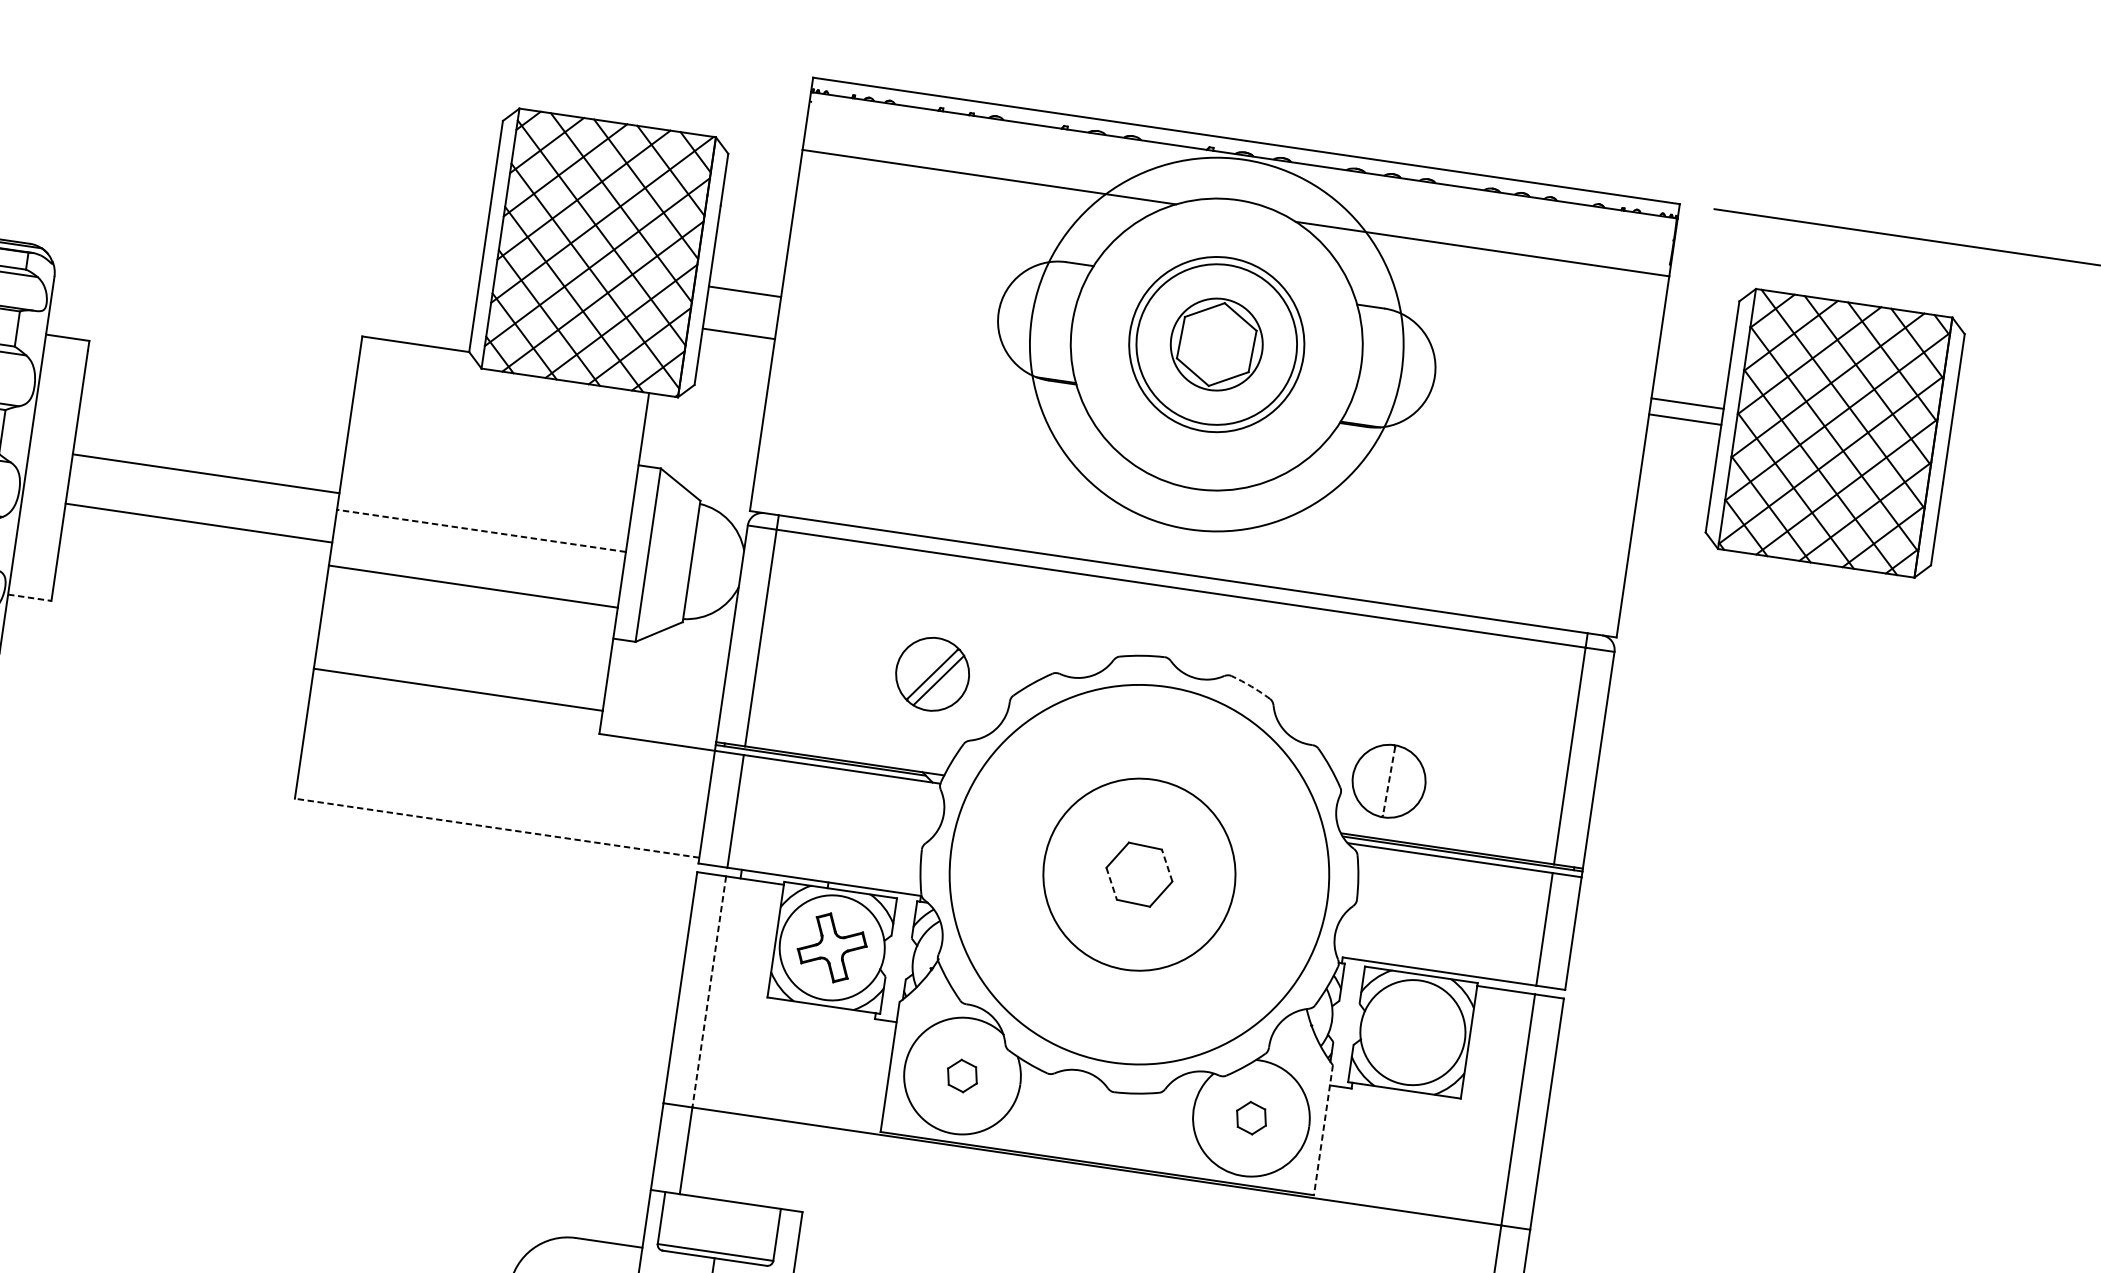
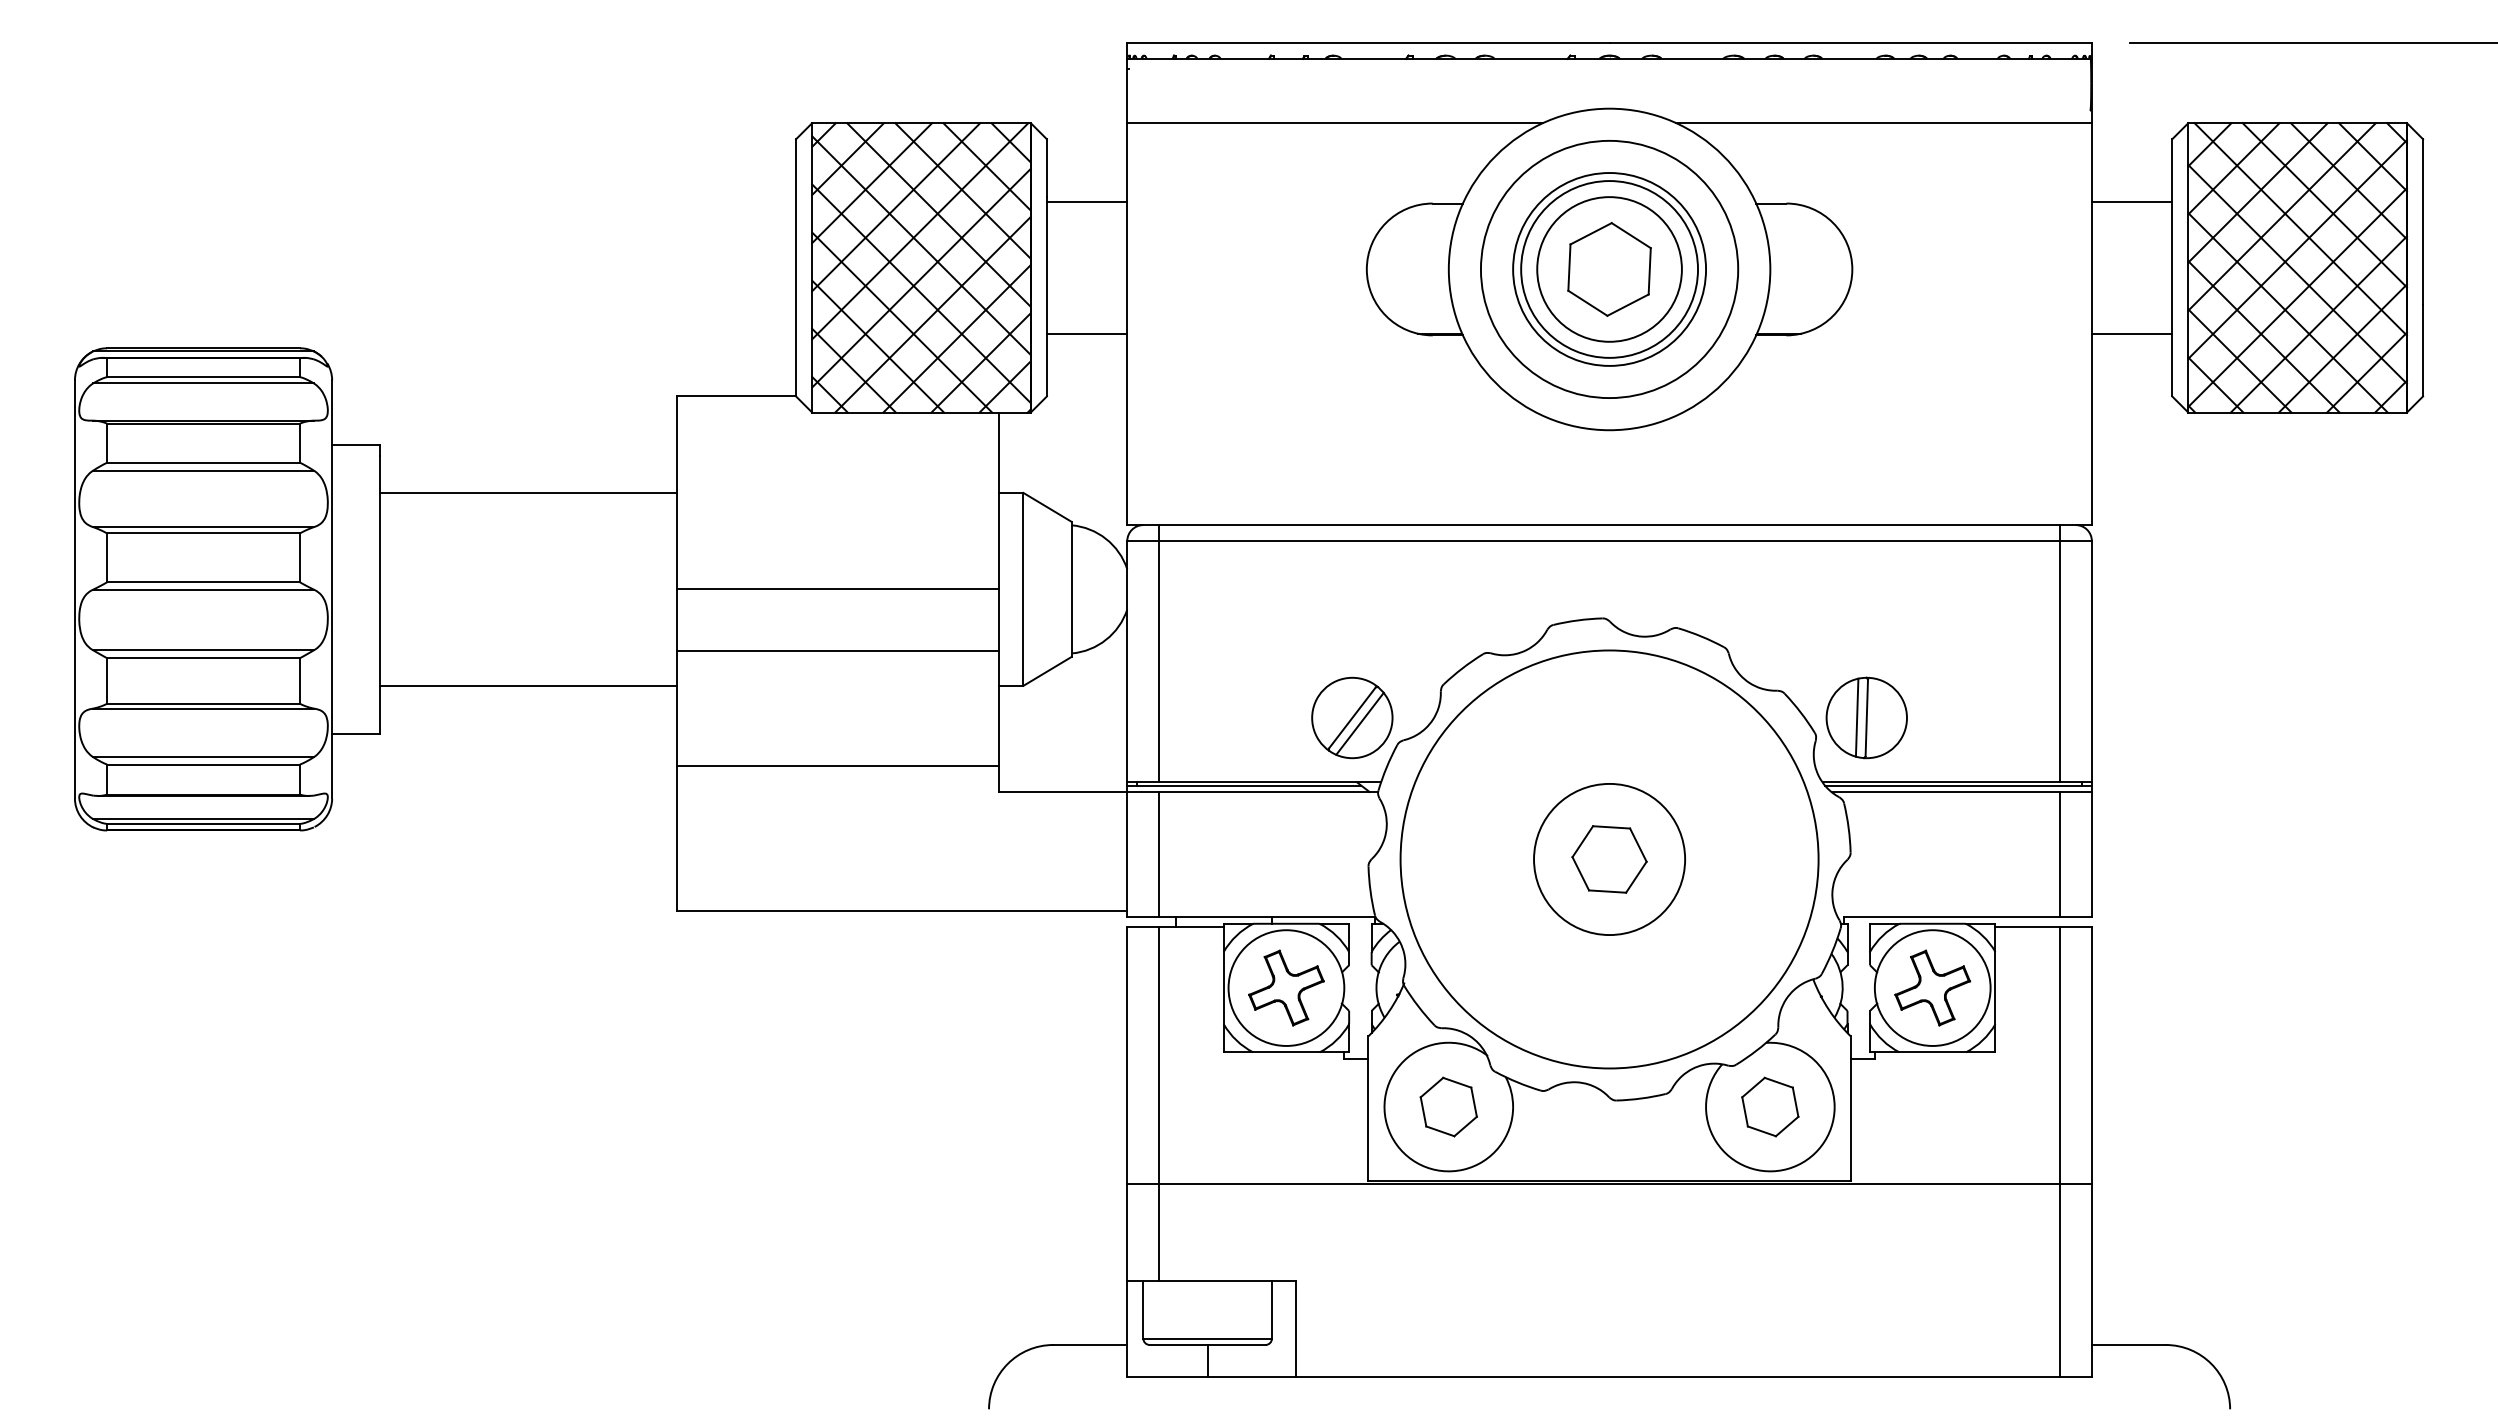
line: (744, 291) -> (1086, 201), moved
circle: (1216, 344) -> (1609, 269), size x0.62
circle: (1216, 344) -> (1609, 269), size x1.43
line: (1687, 403) -> (2131, 201), moved
line: (1684, 419) -> (2131, 333), moved
line: (205, 473) -> (528, 492), moved
line: (198, 522) -> (528, 685), moved
line: (481, 530) -> (837, 589), dashed -> solid
line: (29, 598) -> (356, 734), dashed -> solid
part: (932, 673) -> (1352, 717), moved
arc: (1251, 686) -> (1701, 636), dashed -> solid
line: (1379, 779) -> (1856, 717), added
line: (1388, 781) -> (1866, 718), dashed -> solid
line: (496, 827) -> (901, 910), dashed -> solid
line: (1167, 865) -> (1638, 845), dashed -> solid
circle: (1139, 874) -> (1609, 859), size x0.71
line: (1111, 883) -> (1580, 873), dashed -> solid
line: (709, 991) -> (1159, 1055), dashed -> solid
part: (1412, 1032) -> (1932, 987), added
part: (962, 1075) -> (1448, 1106), size x1.67
part: (1251, 1117) -> (1770, 1106), size x1.67
line: (1323, 1130) -> (1850, 1109), dashed -> solid

